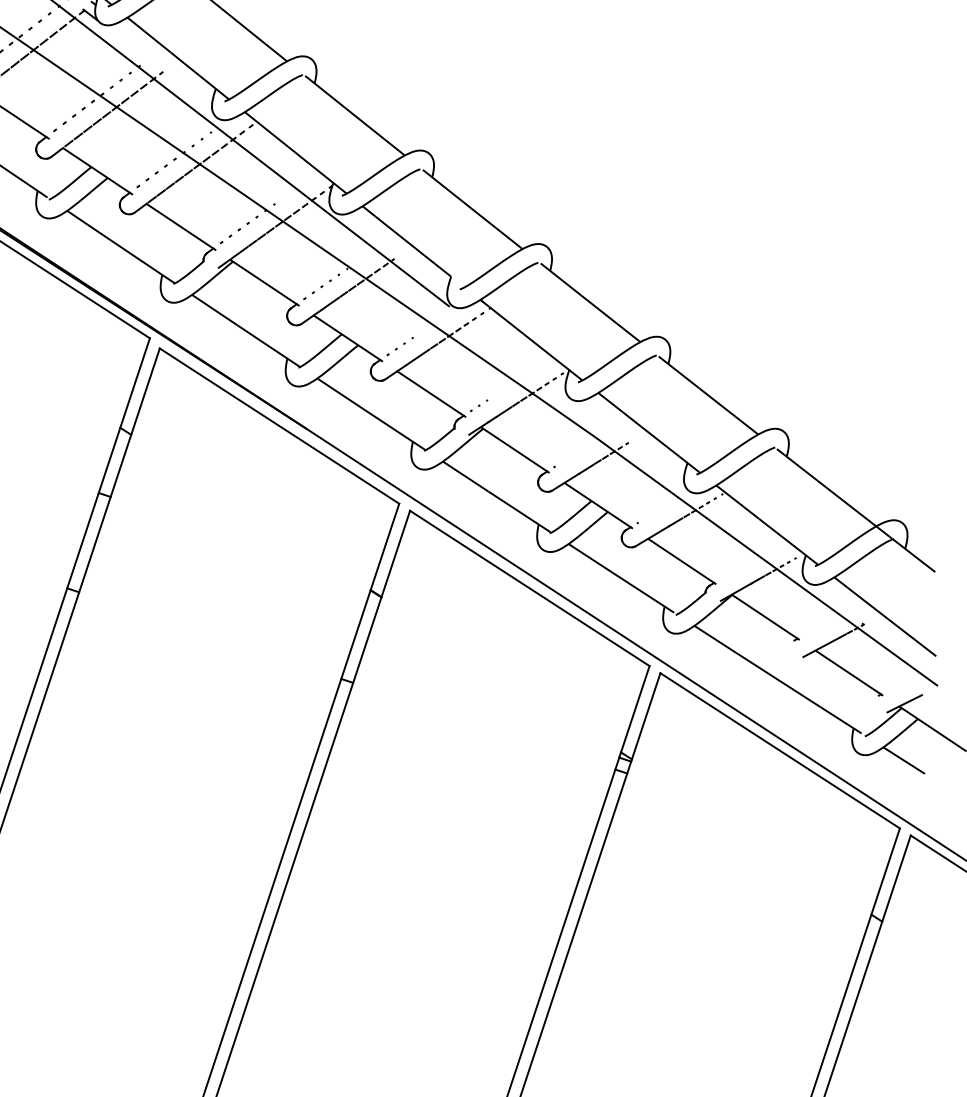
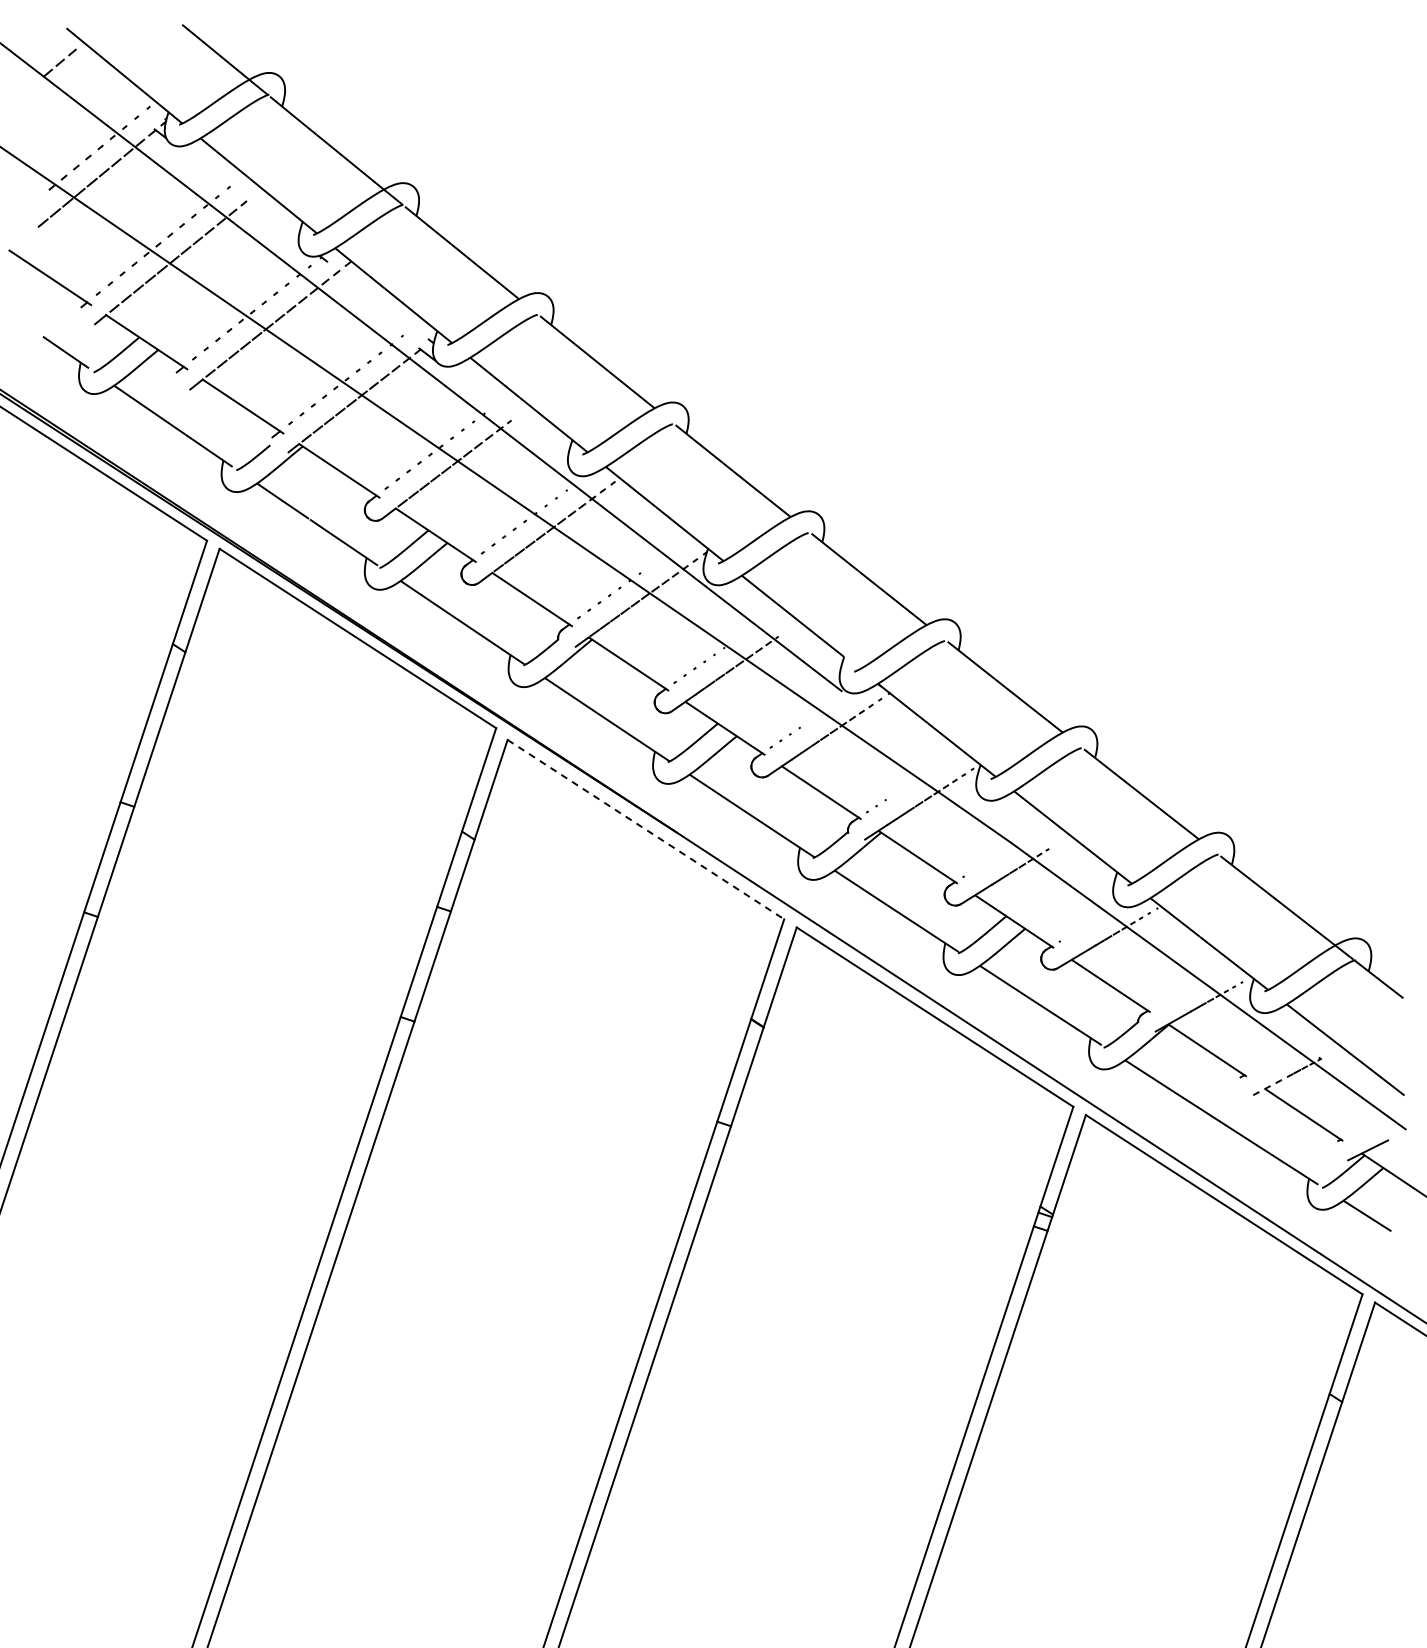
line: (279, 425) -> (645, 829), solid -> dashed
line: (821, 647) -> (1272, 1085), solid -> dashed

